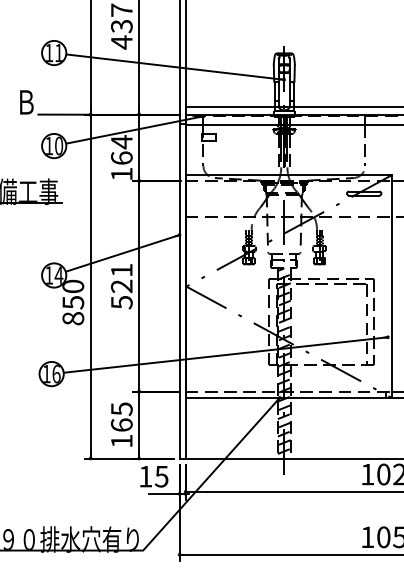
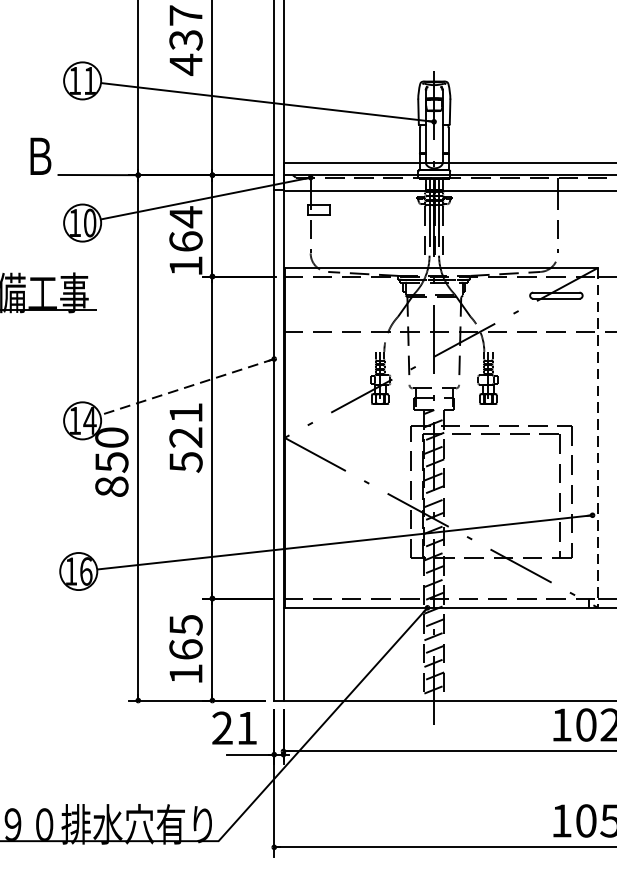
line: (122, 253) -> (187, 387), solid -> dashed
line: (391, 287) -> (598, 439), solid -> dashed
text: (153, 476) -> (234, 728), 15 -> 21

